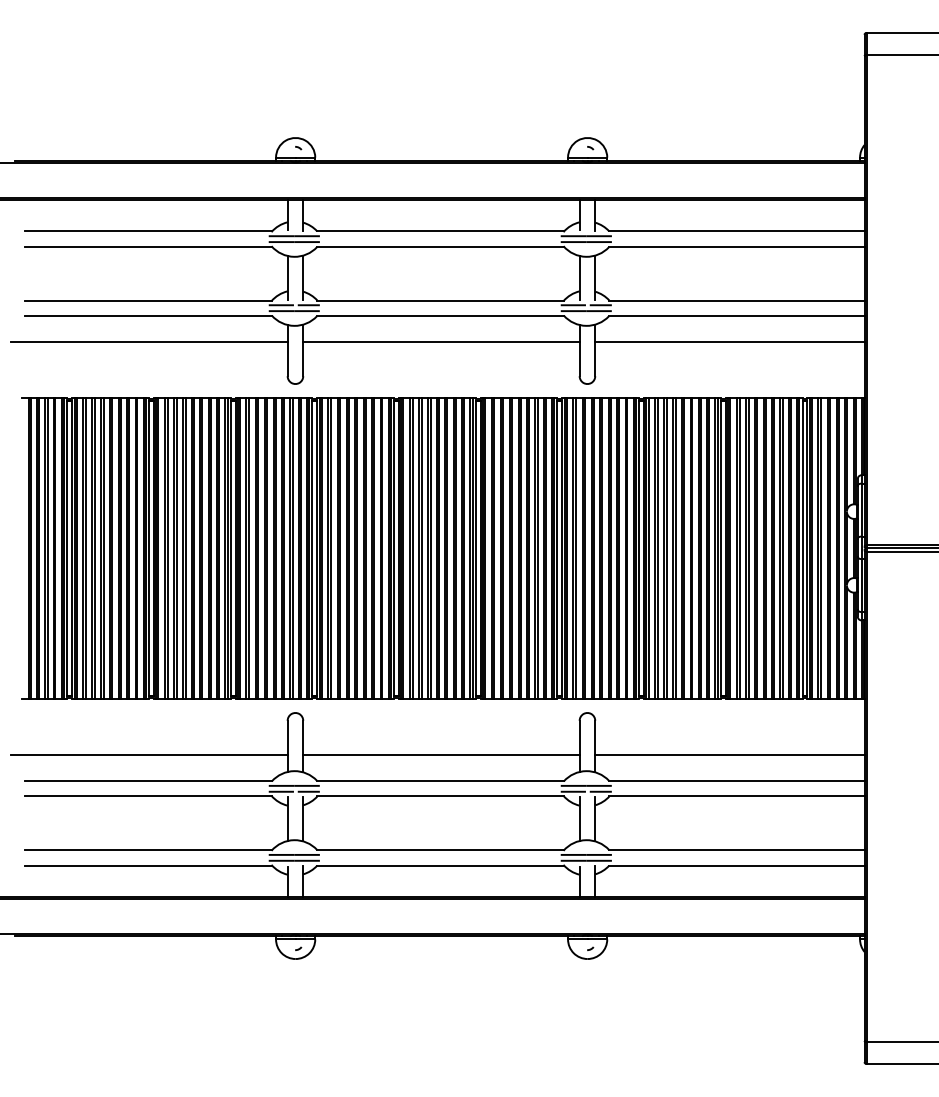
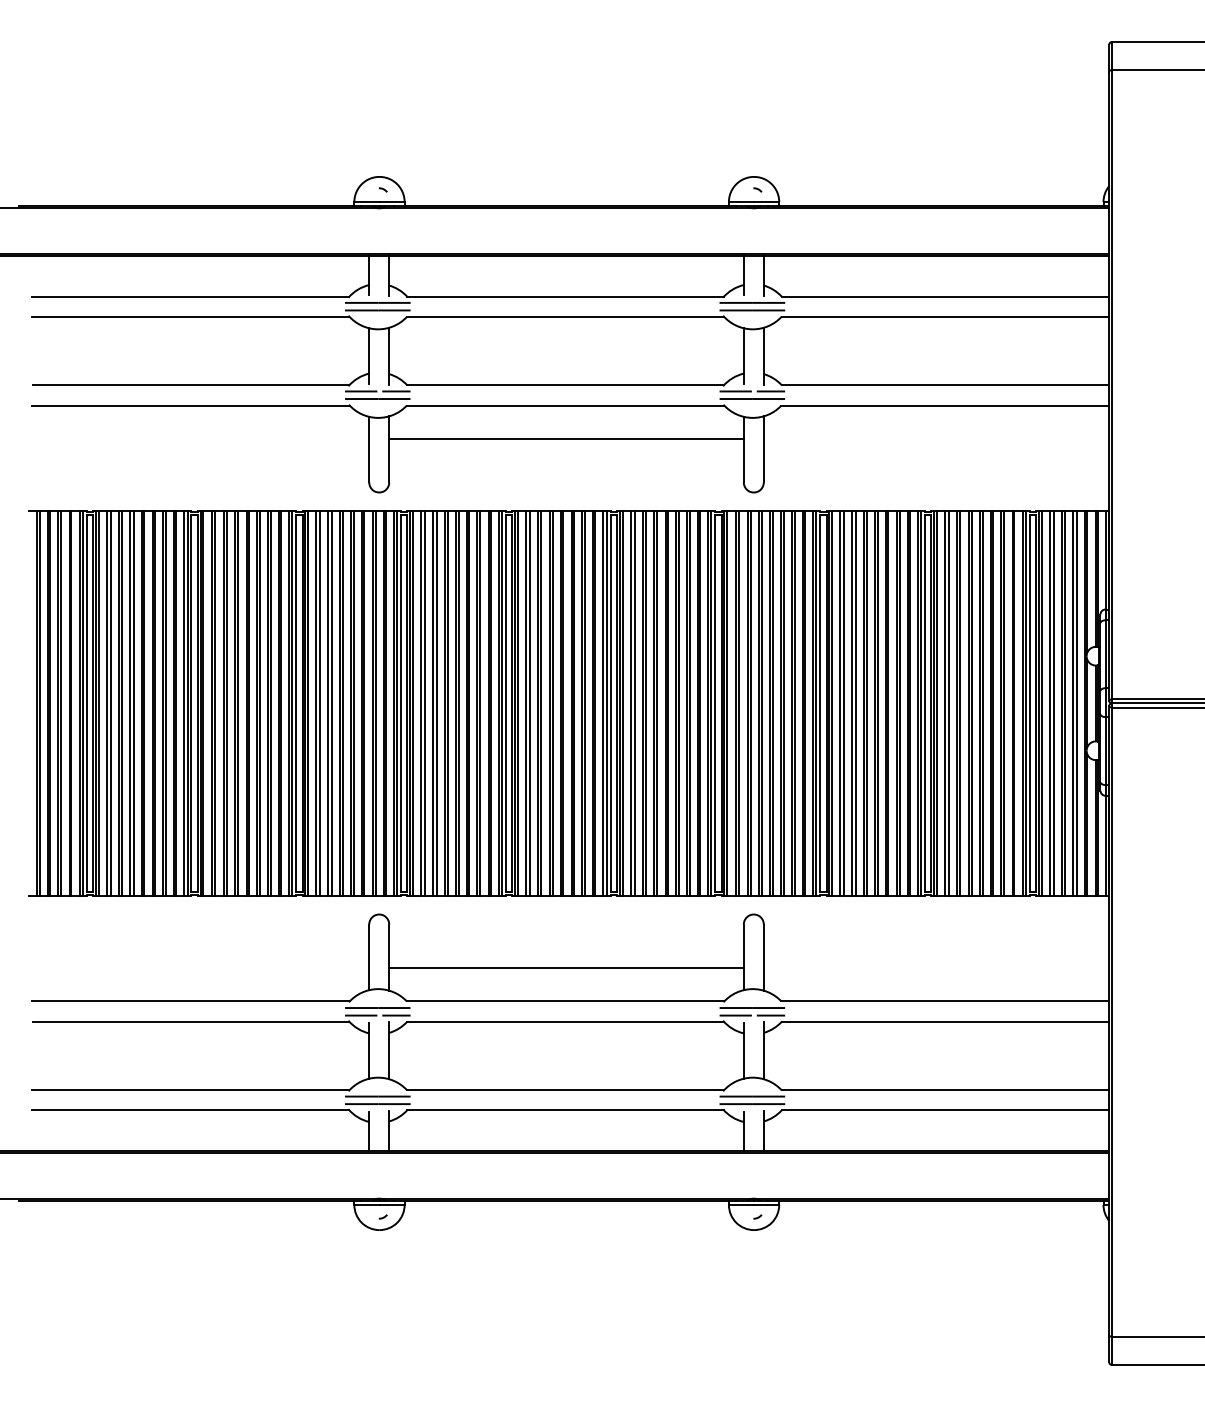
line: (149, 342) -> (192, 439), removed
line: (729, 342) -> (936, 439), removed
line: (149, 754) -> (192, 967), removed
line: (729, 754) -> (936, 967), removed

